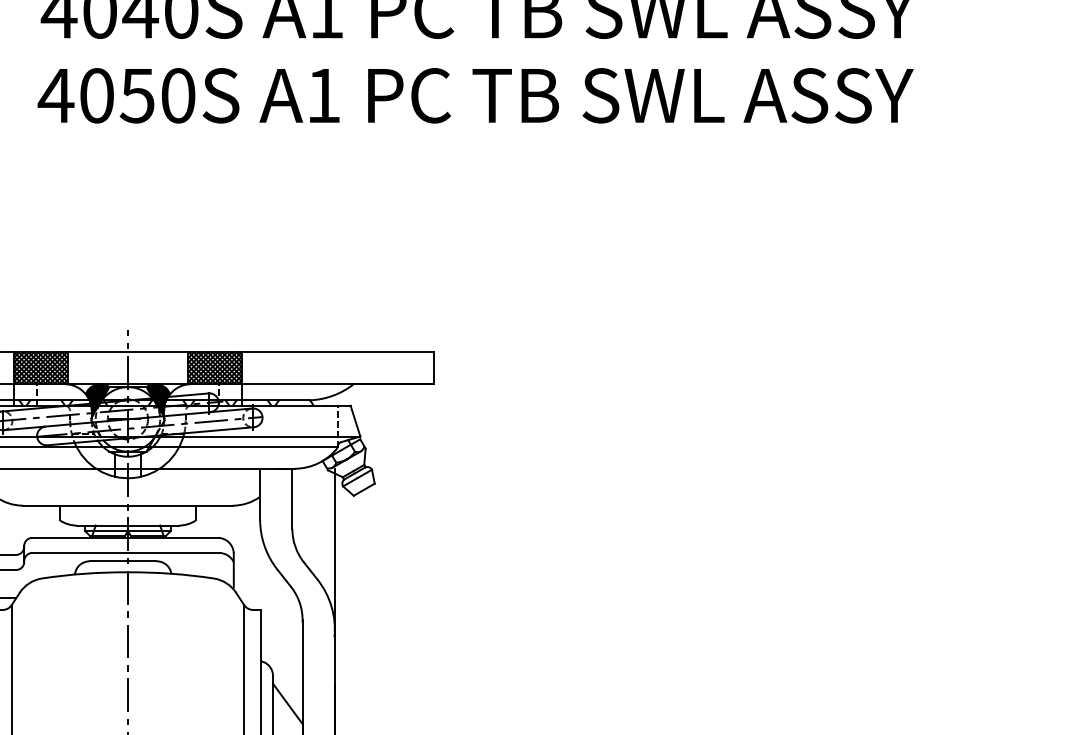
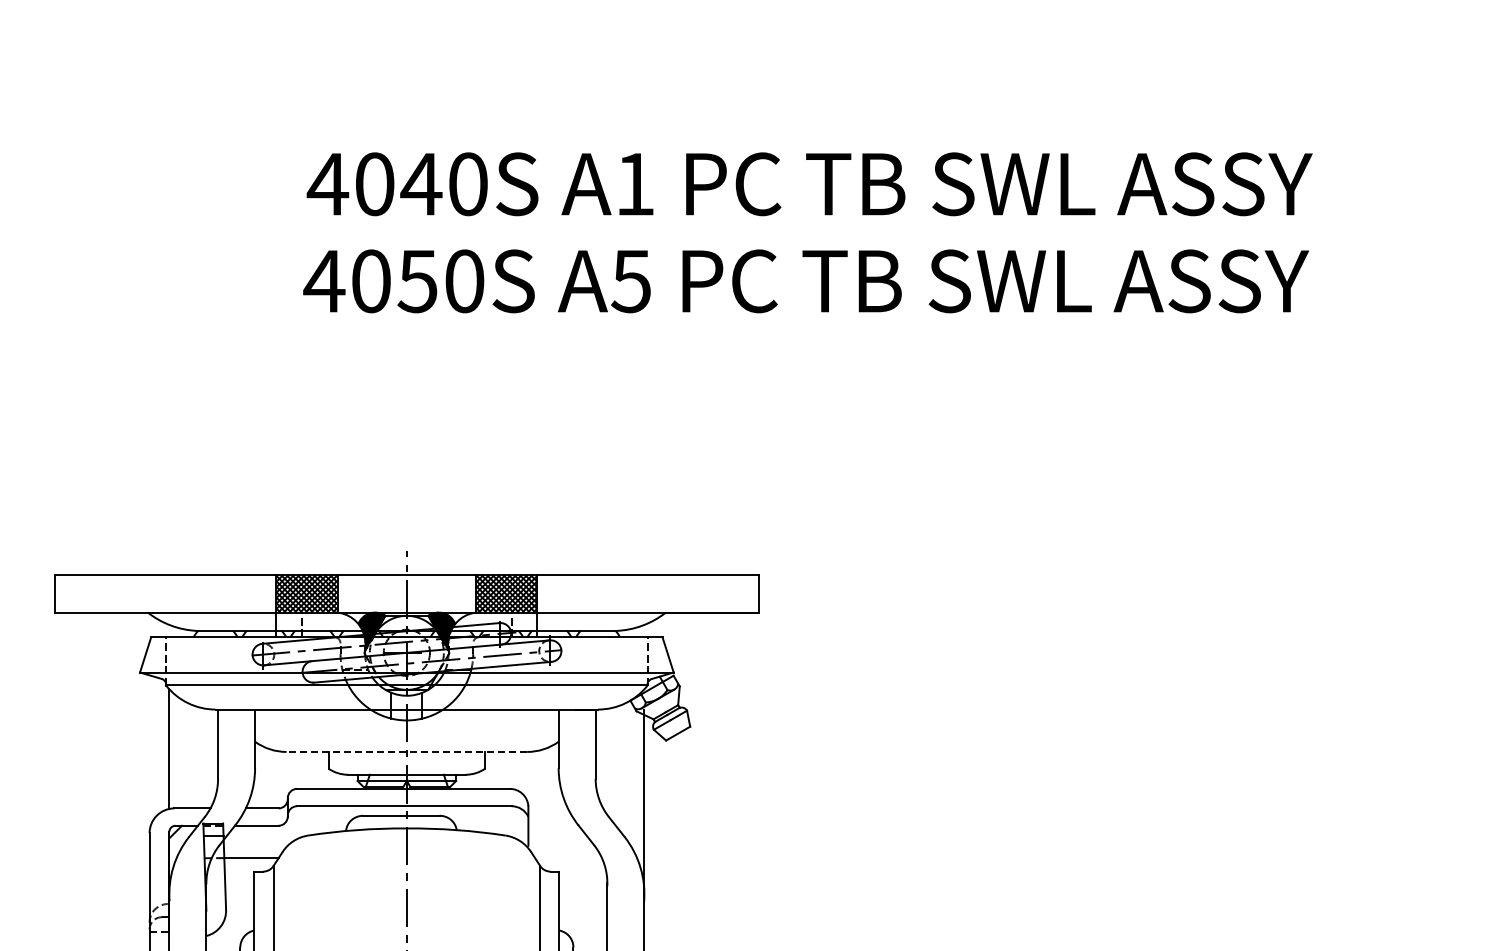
text: (322, 95) -> (630, 281), A1 -> A5
line: (127, 505) -> (406, 751), solid -> dashed

